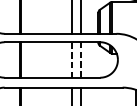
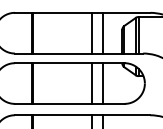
line: (72, 59) -> (92, 83), dashed -> solid
line: (80, 60) -> (102, 84), dashed -> solid

